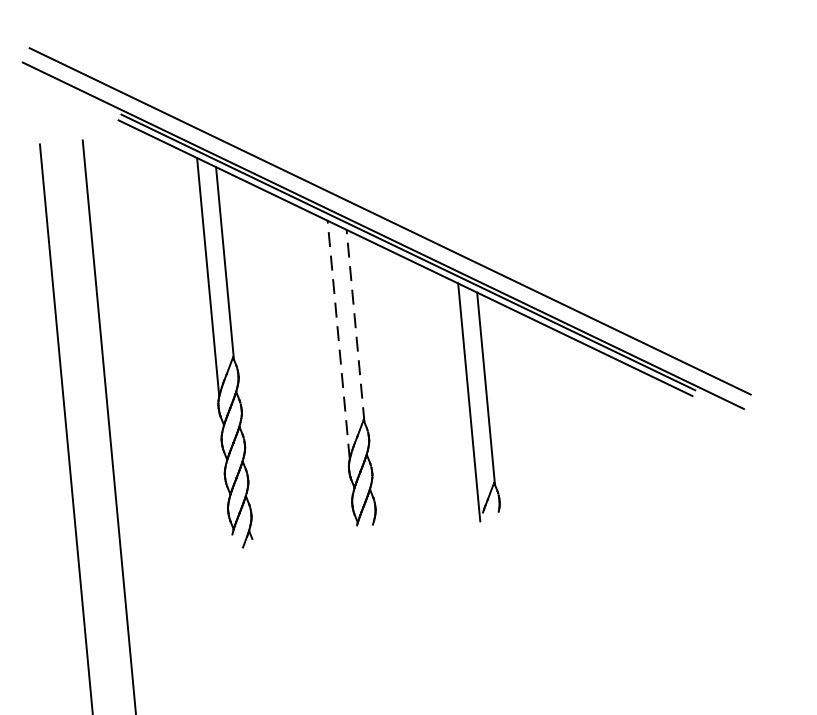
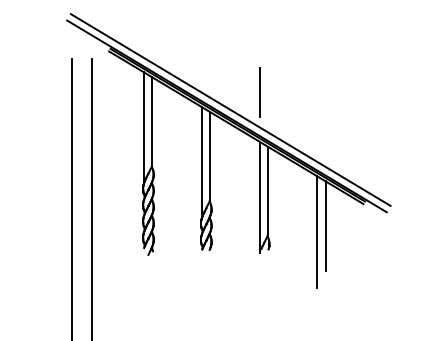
line: (448, 178) -> (259, 92), added
line: (356, 324) -> (210, 156), dashed -> solid
line: (338, 339) -> (201, 162), dashed -> solid
line: (615, 451) -> (325, 226), added
line: (599, 463) -> (317, 231), added

